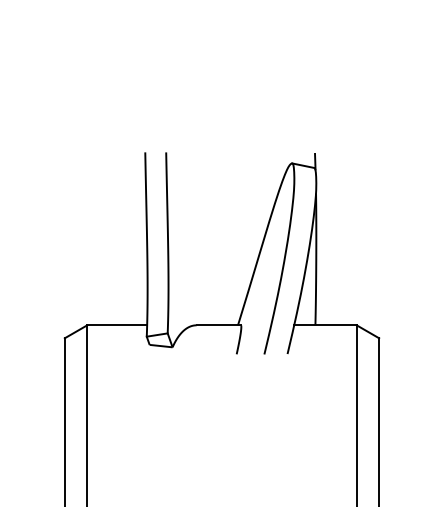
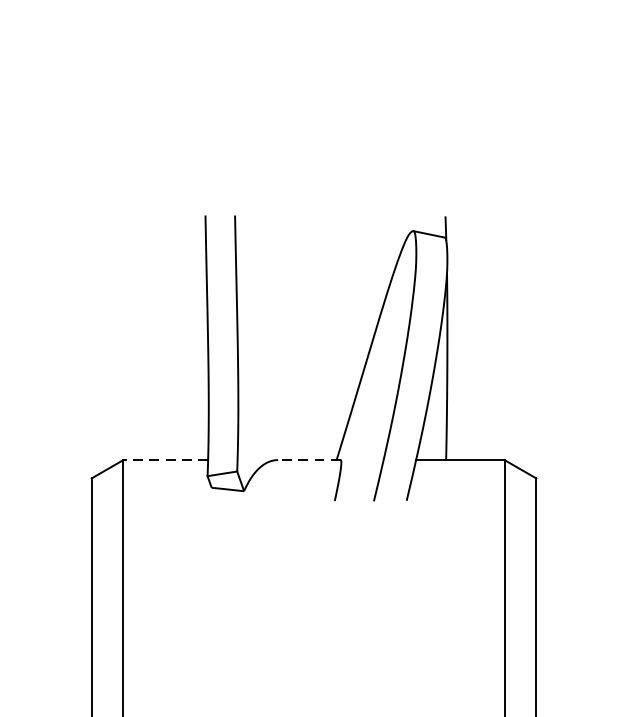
line: (117, 325) -> (166, 460), solid -> dashed
line: (218, 325) -> (309, 460), solid -> dashed

